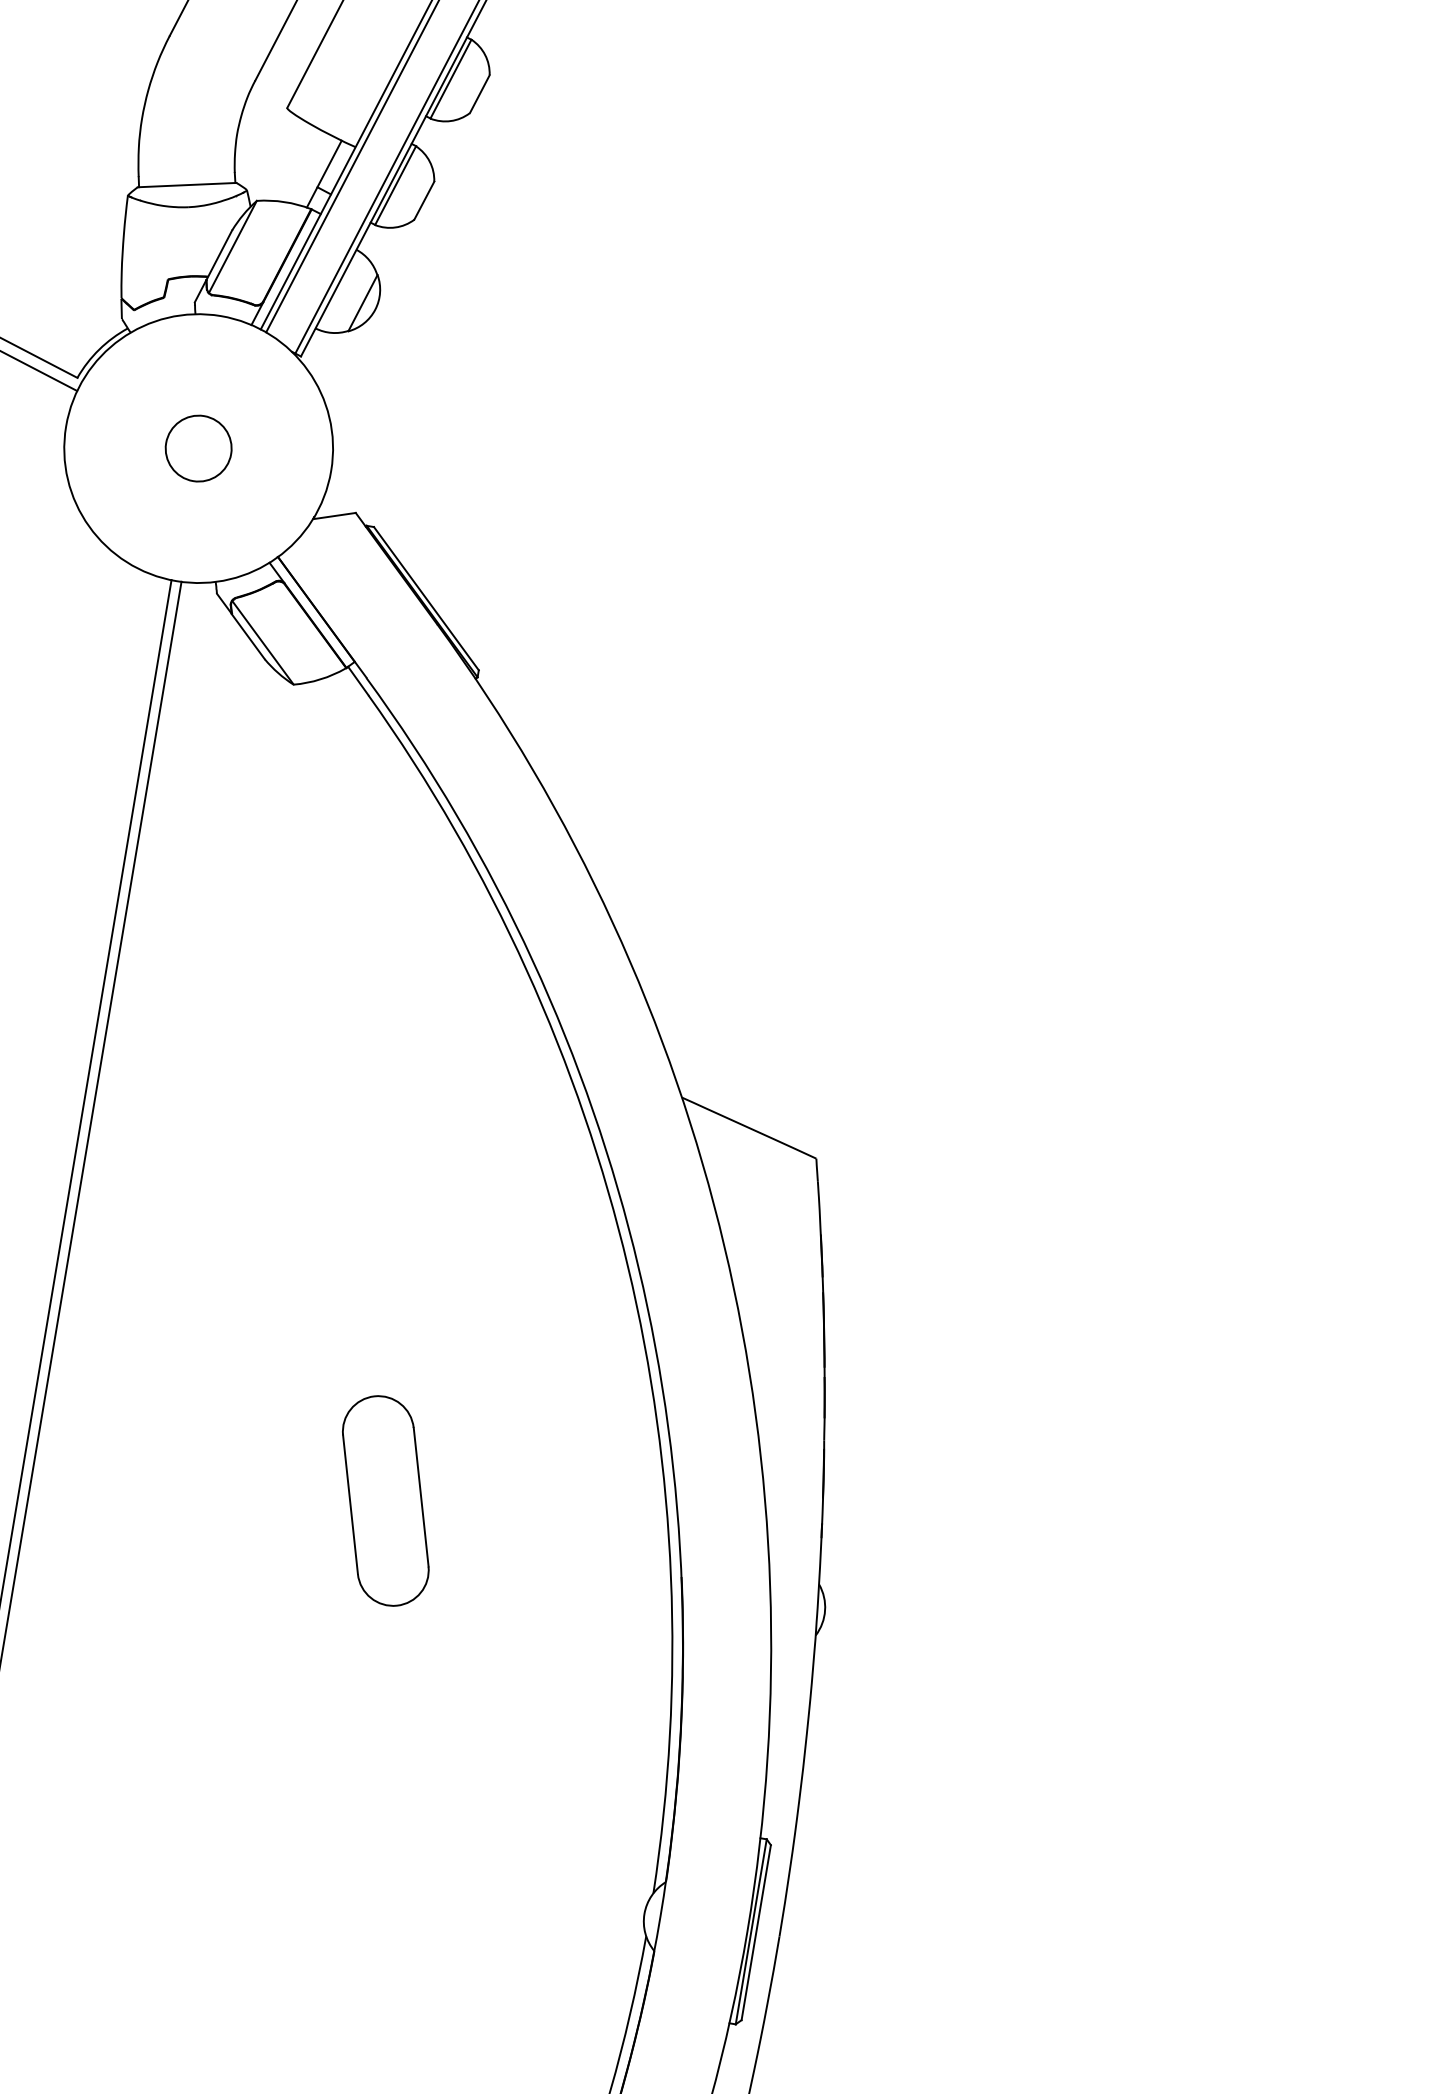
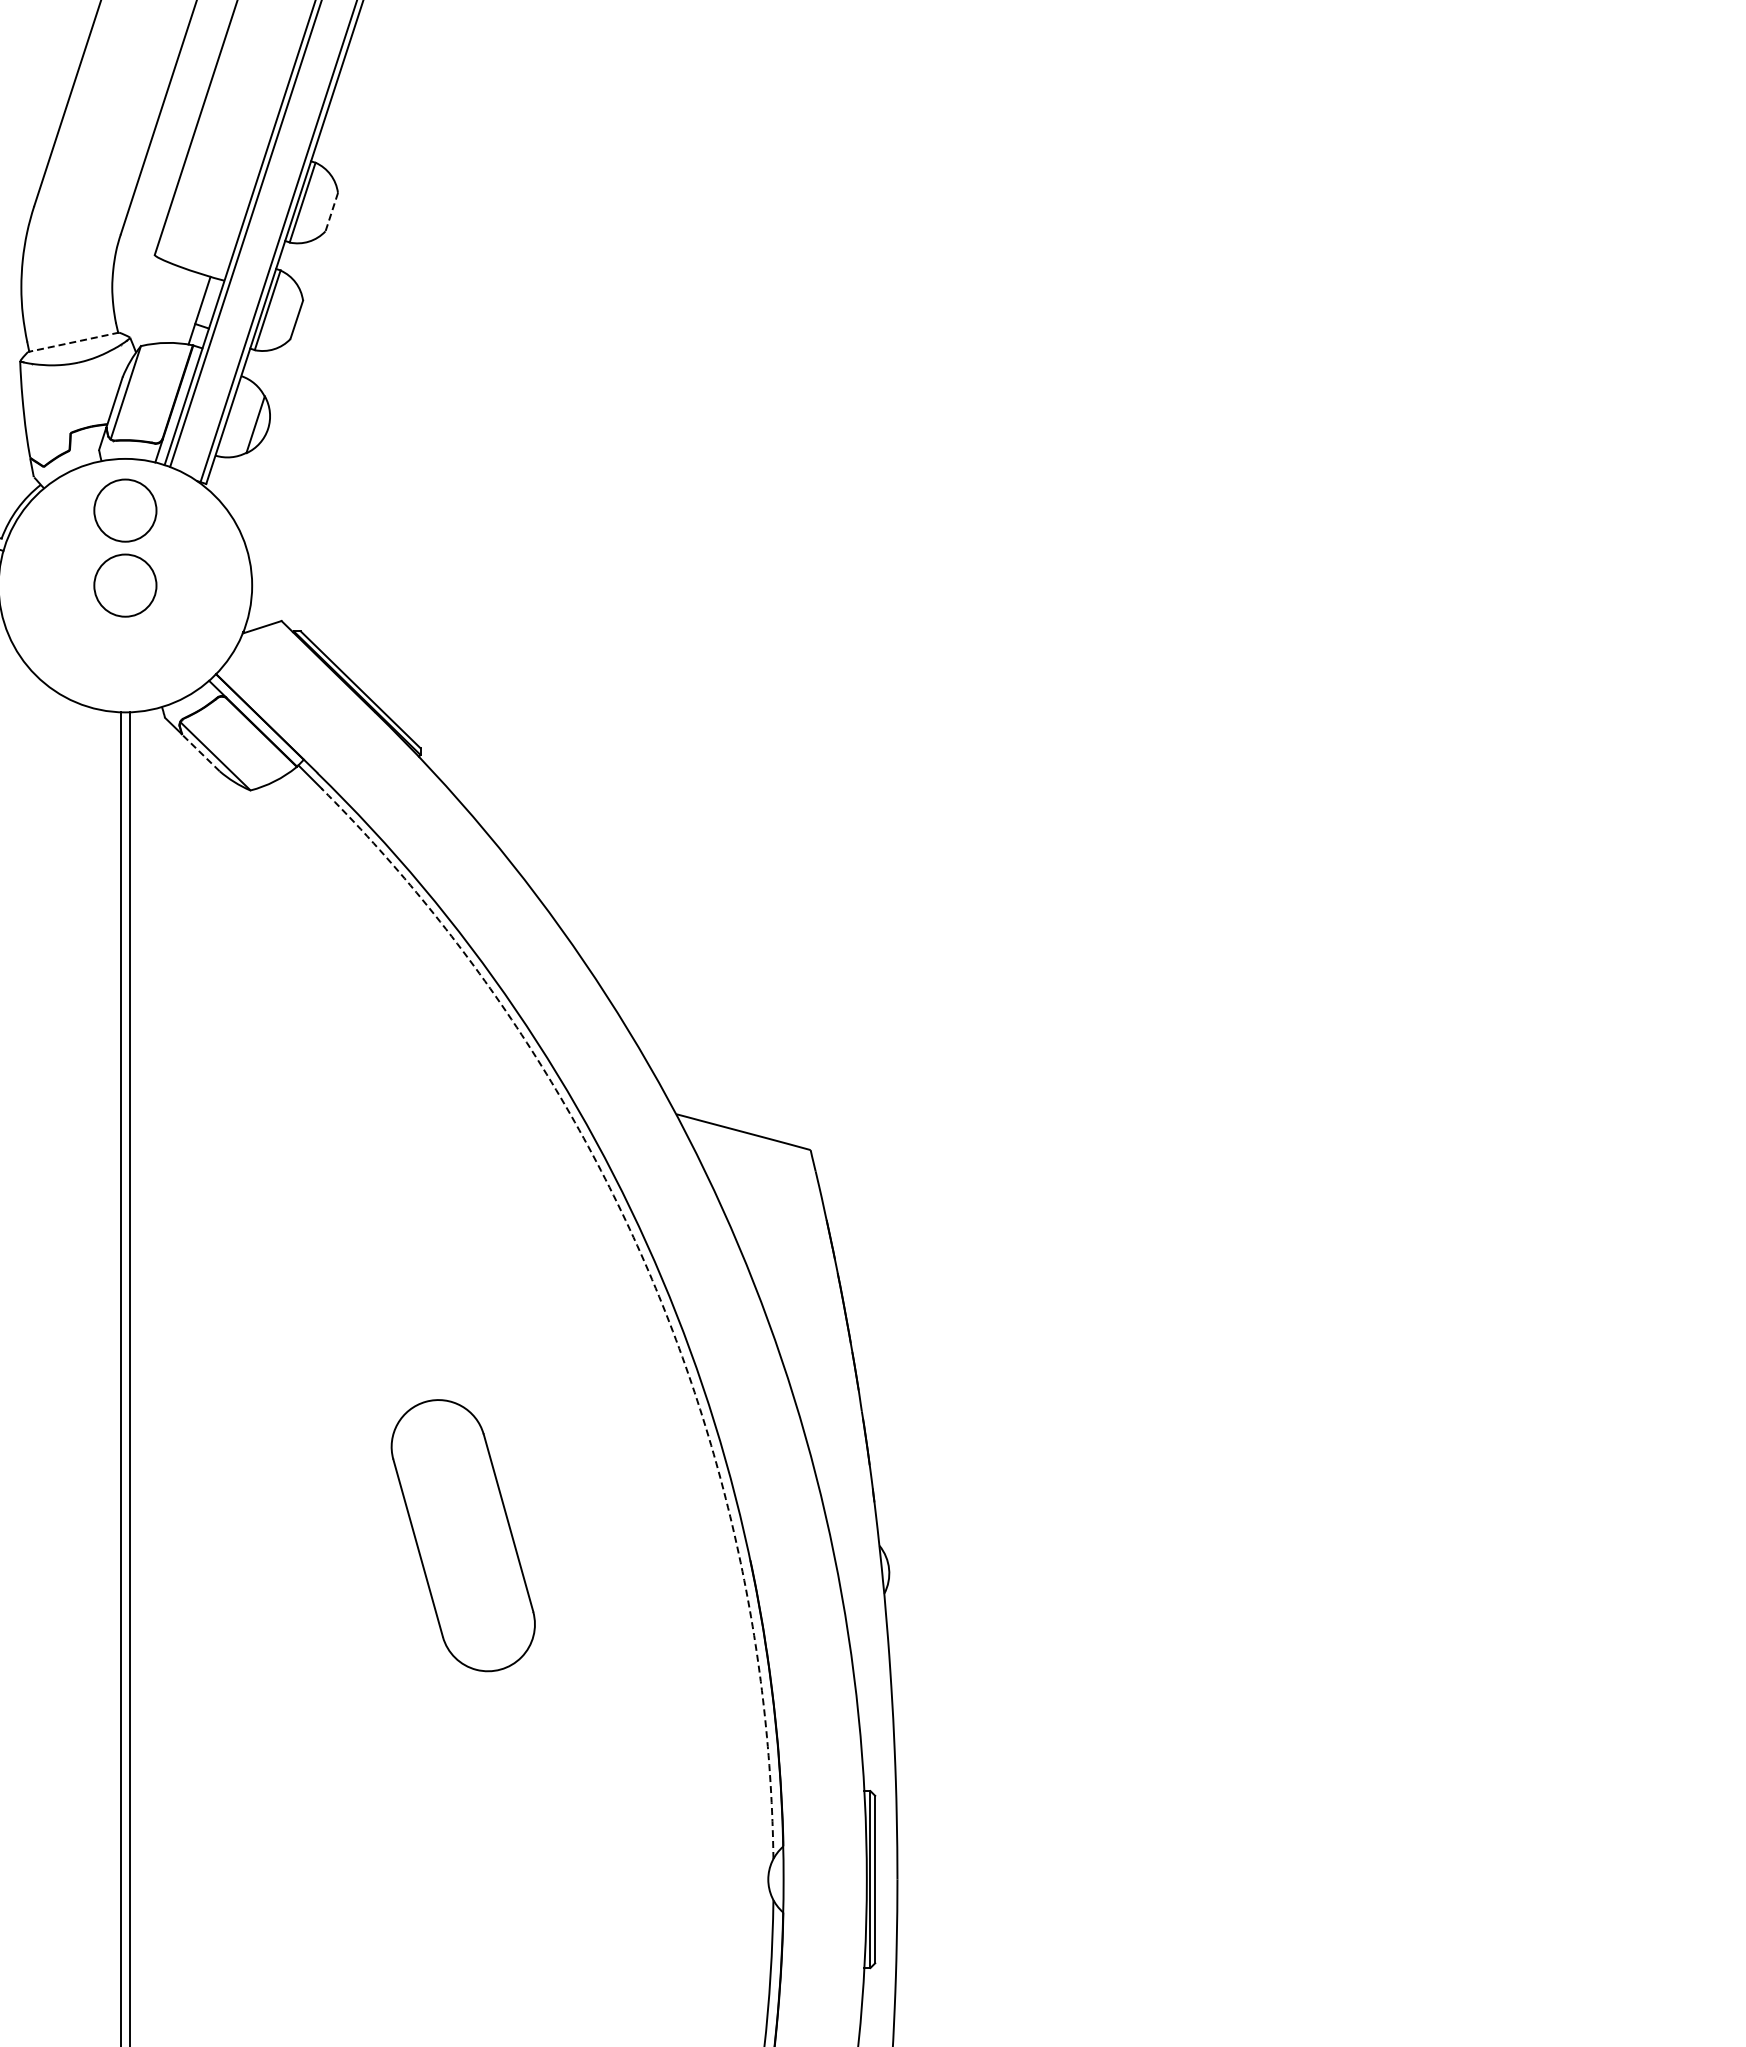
line: (479, 94) -> (331, 212), solid -> dashed
line: (186, 185) -> (73, 342), solid -> dashed
circle: (211, 370) -> (125, 510), added
line: (247, 636) -> (200, 752), solid -> dashed
arc: (628, 1266) -> (652, 1279), solid -> dashed
part: (385, 1500) -> (463, 1535), size x1.4

